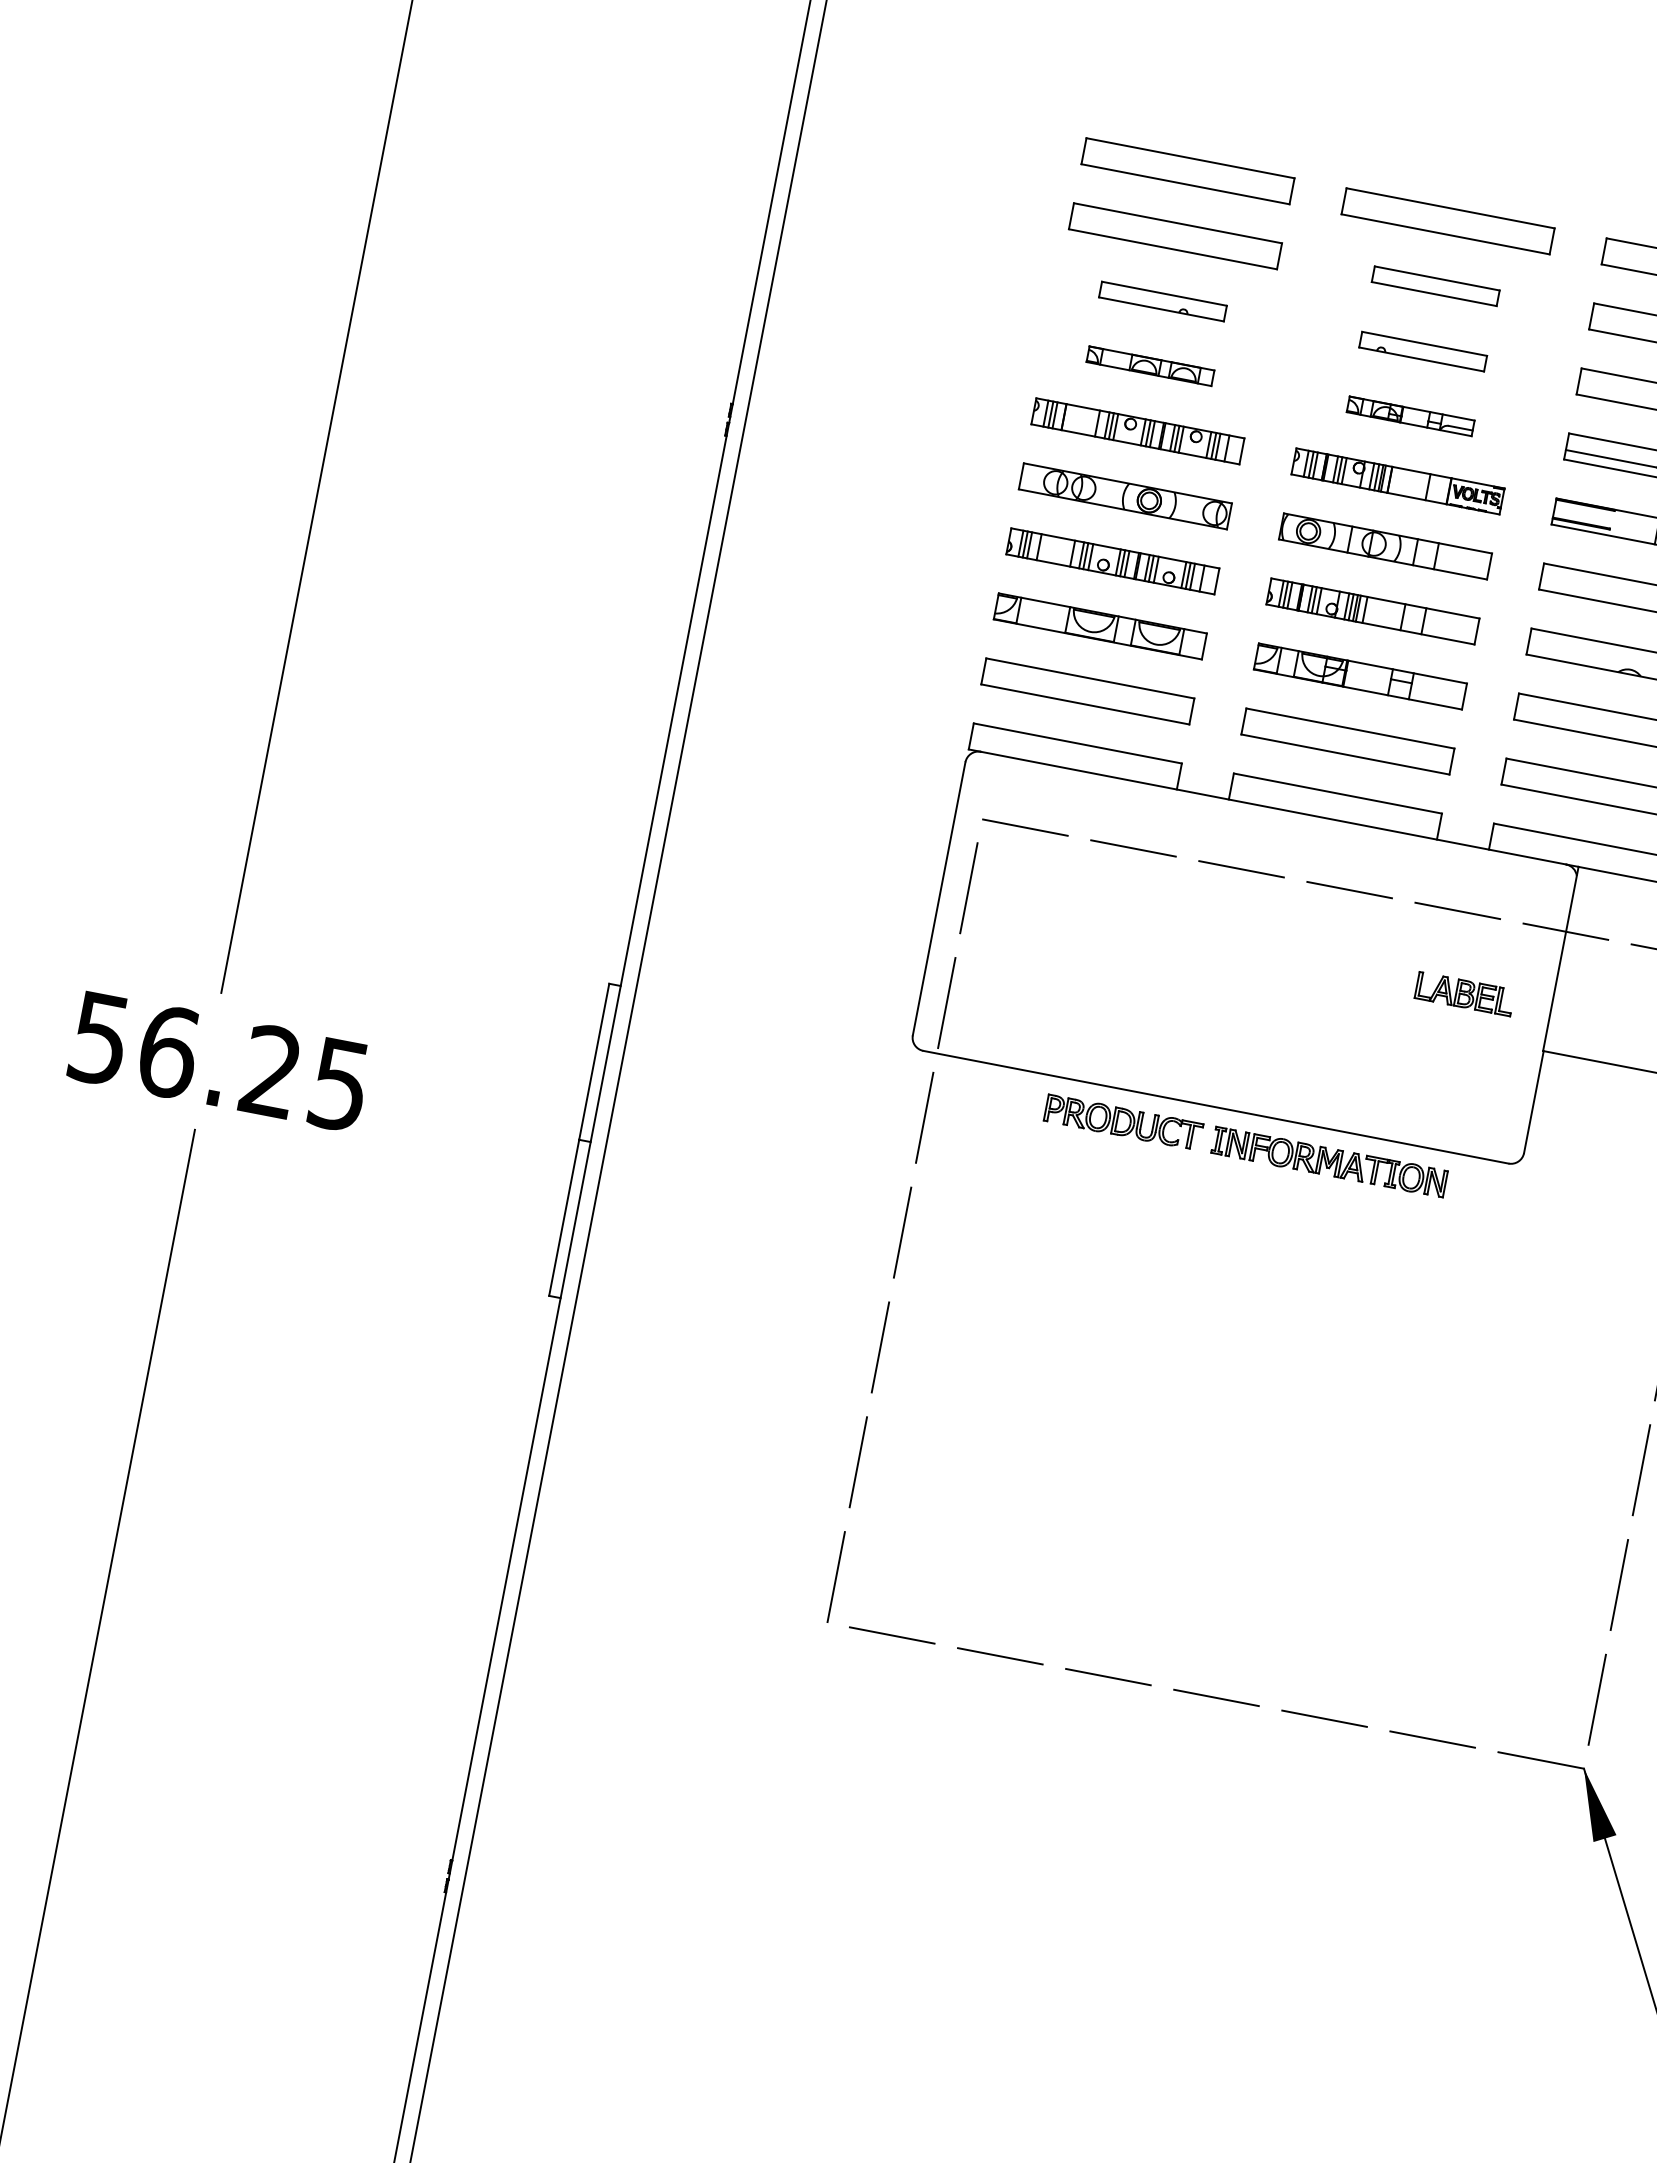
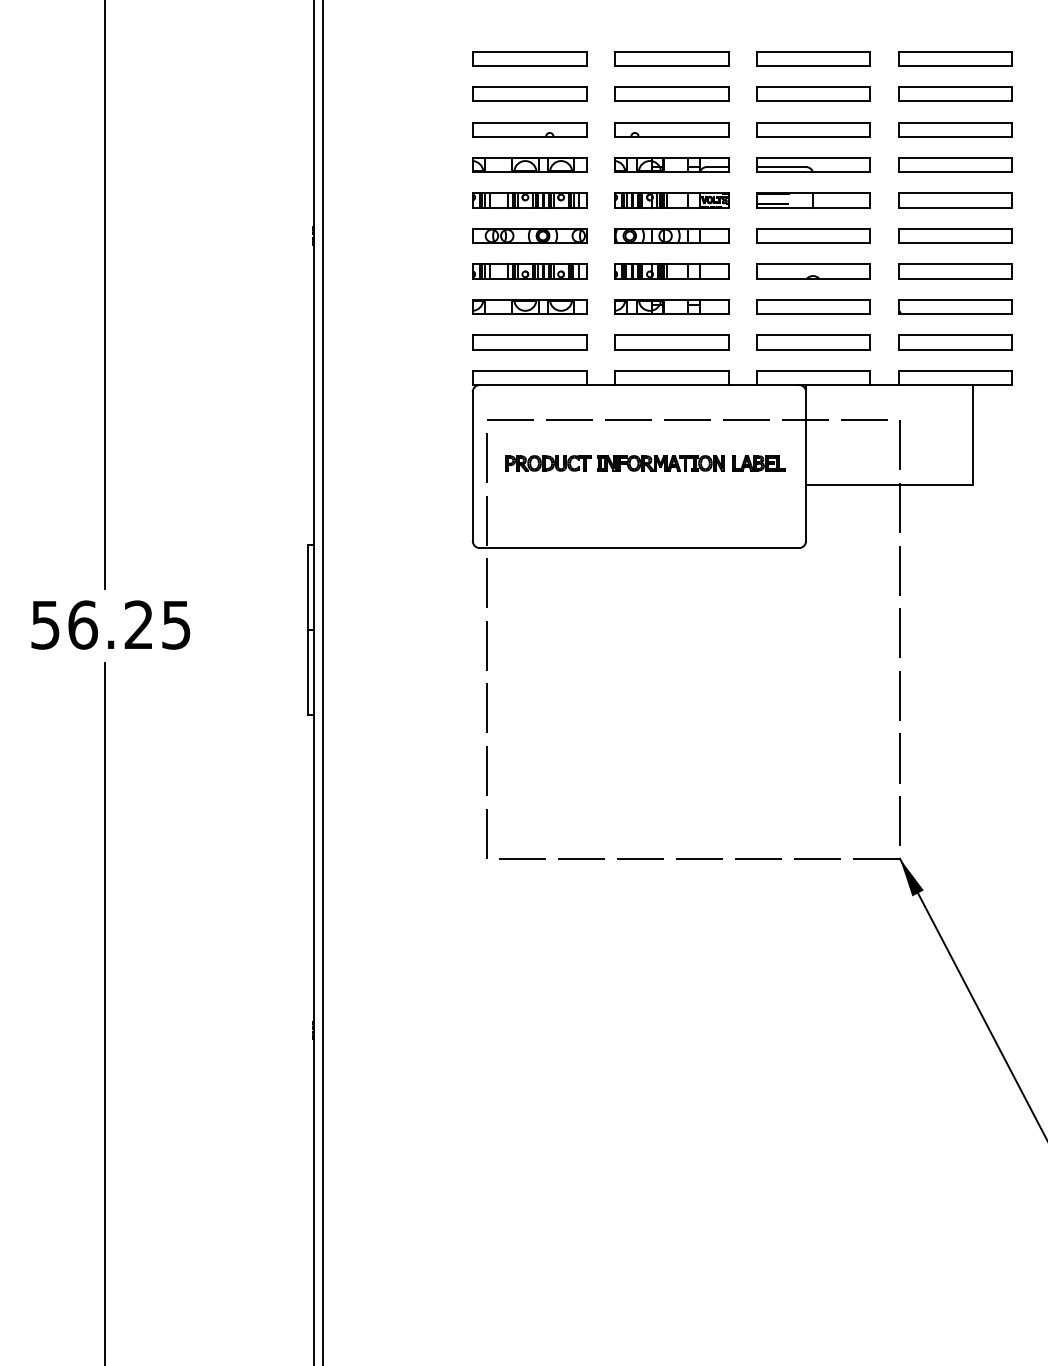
part: (1435, 285) -> (671, 93), size x1.67
part: (1162, 300) -> (529, 129), size x1.67
part: (1422, 351) -> (671, 129), size x1.67
part: (1149, 365) -> (529, 164), size x1.67
part: (1410, 415) -> (671, 164), size x1.67
part: (1244, 1145) -> (614, 463), moved

